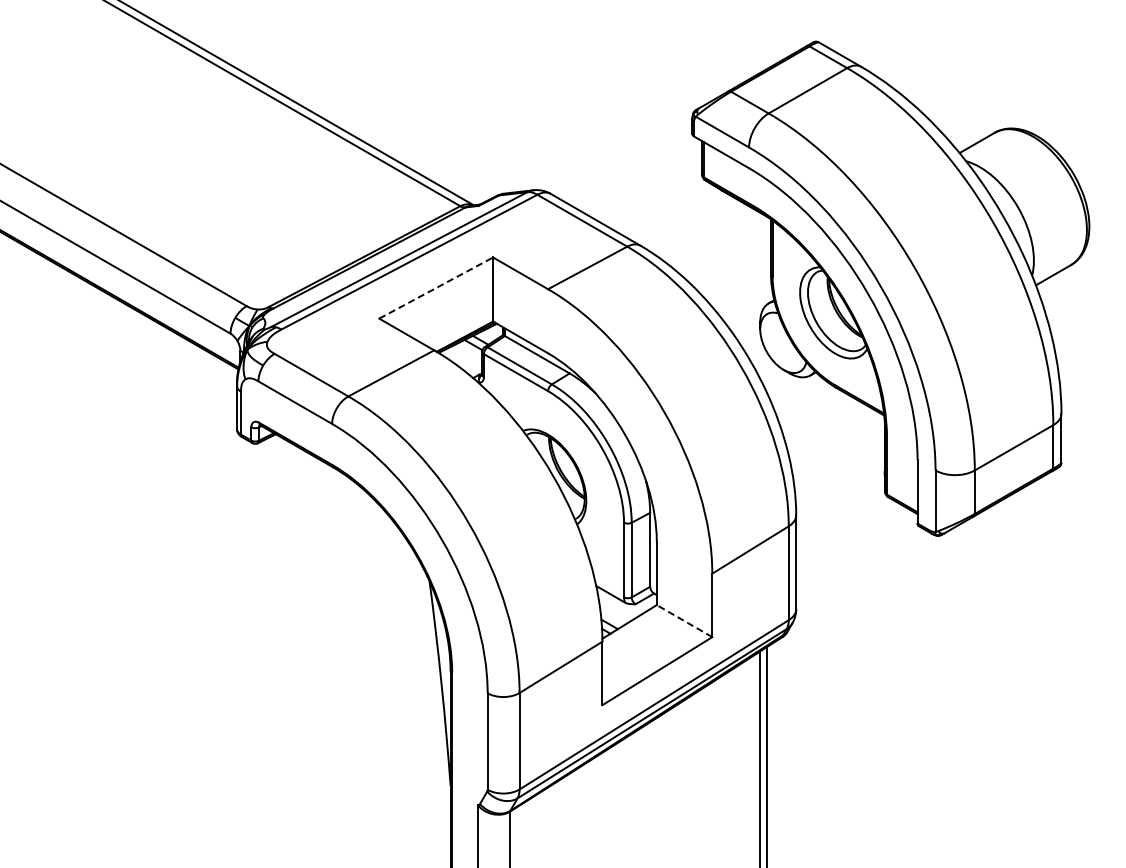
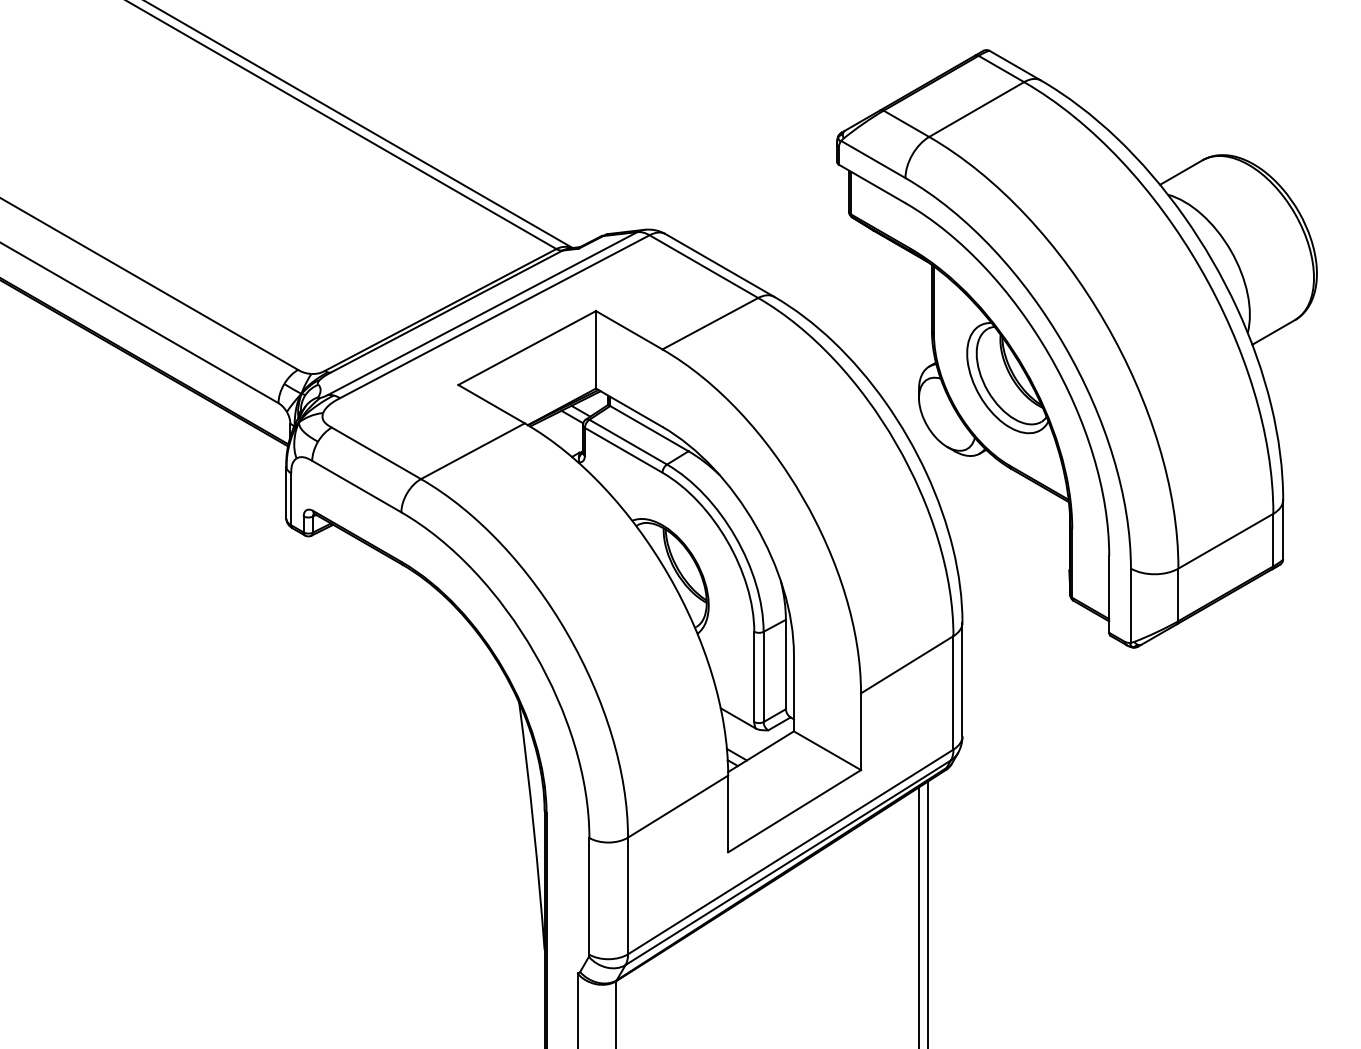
line: (436, 288) -> (527, 348), dashed -> solid
line: (684, 620) -> (827, 749), dashed -> solid

